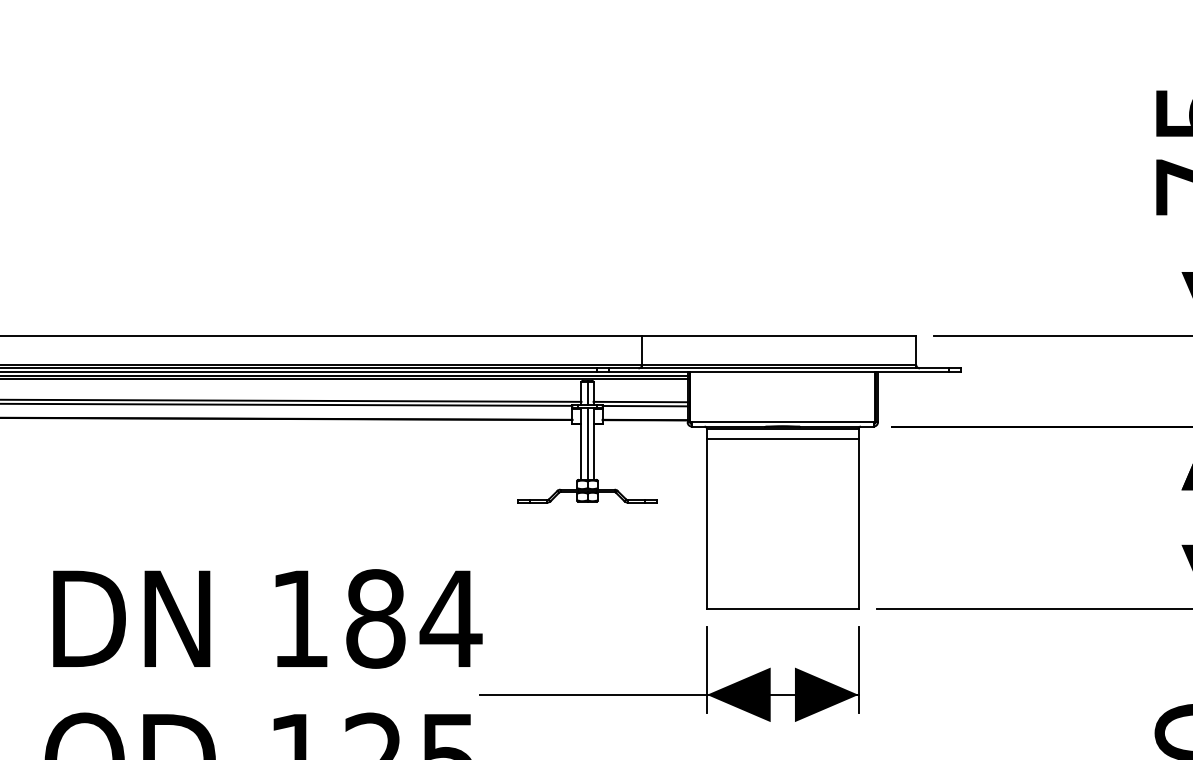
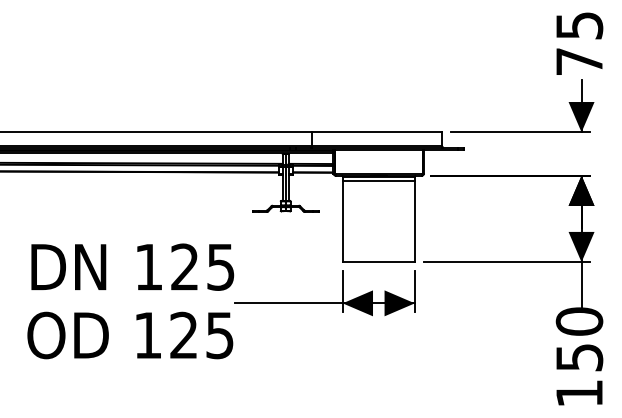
text: (414, 617) -> (203, 266), 184 -> 125

